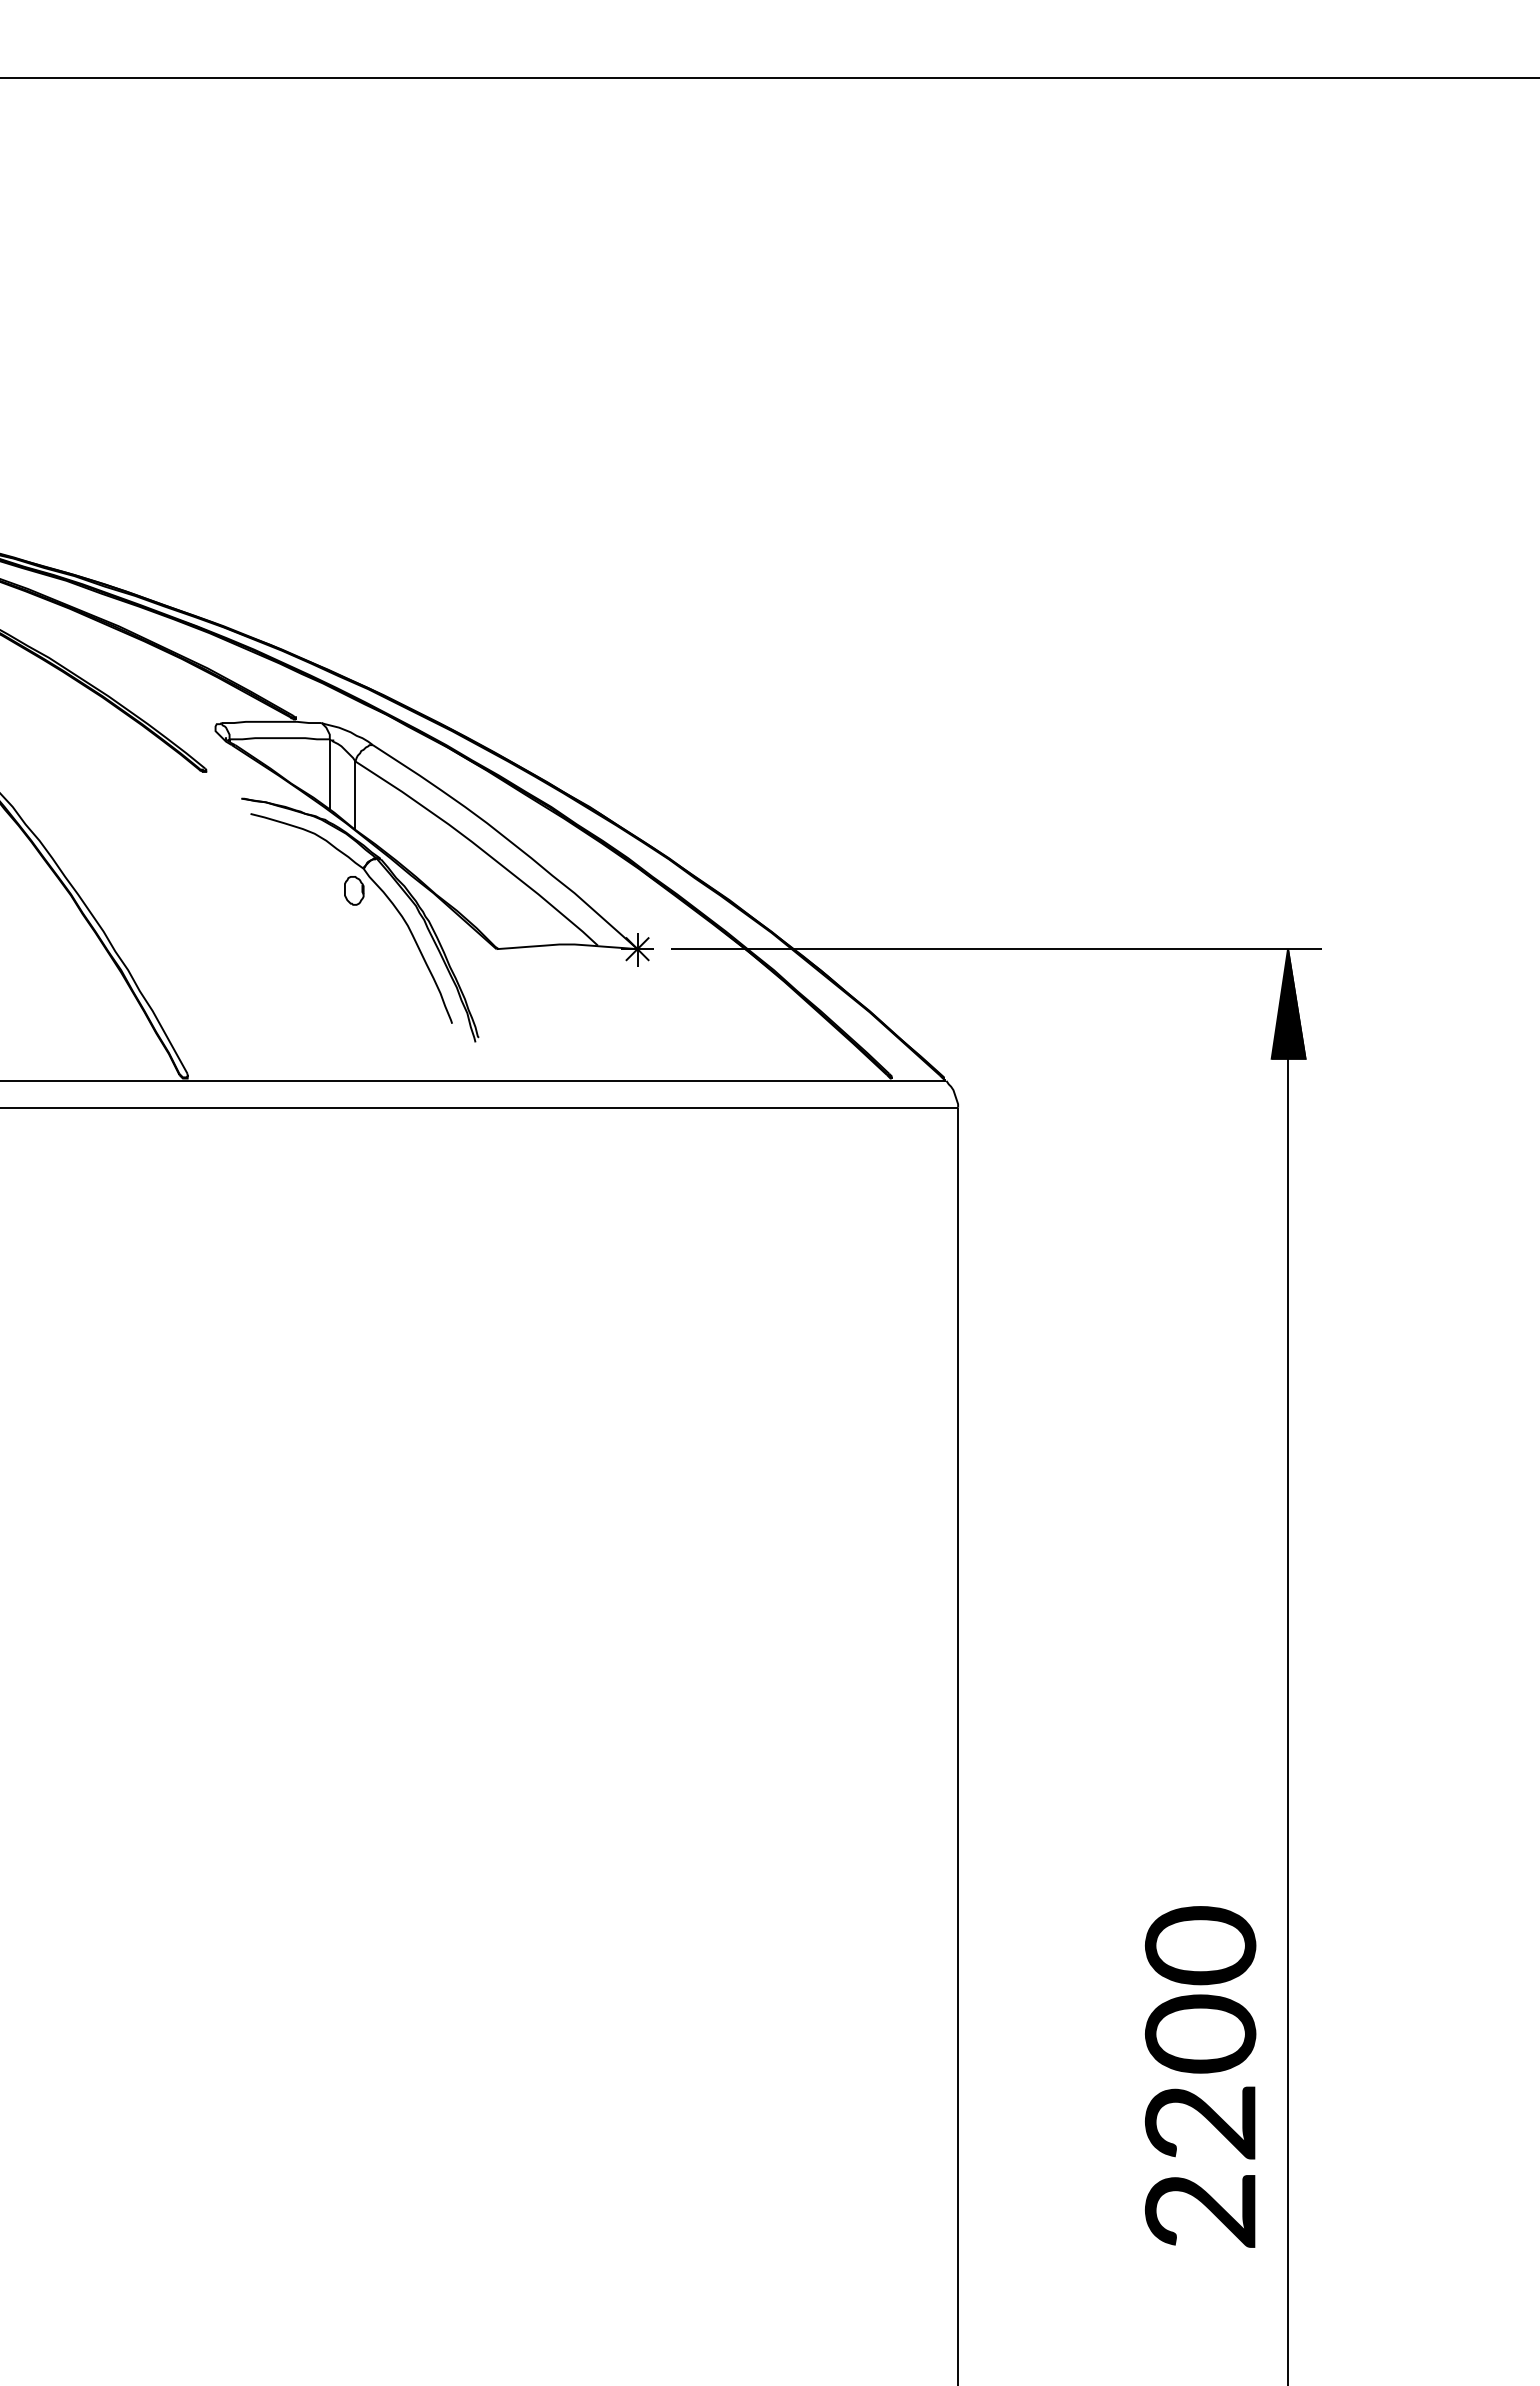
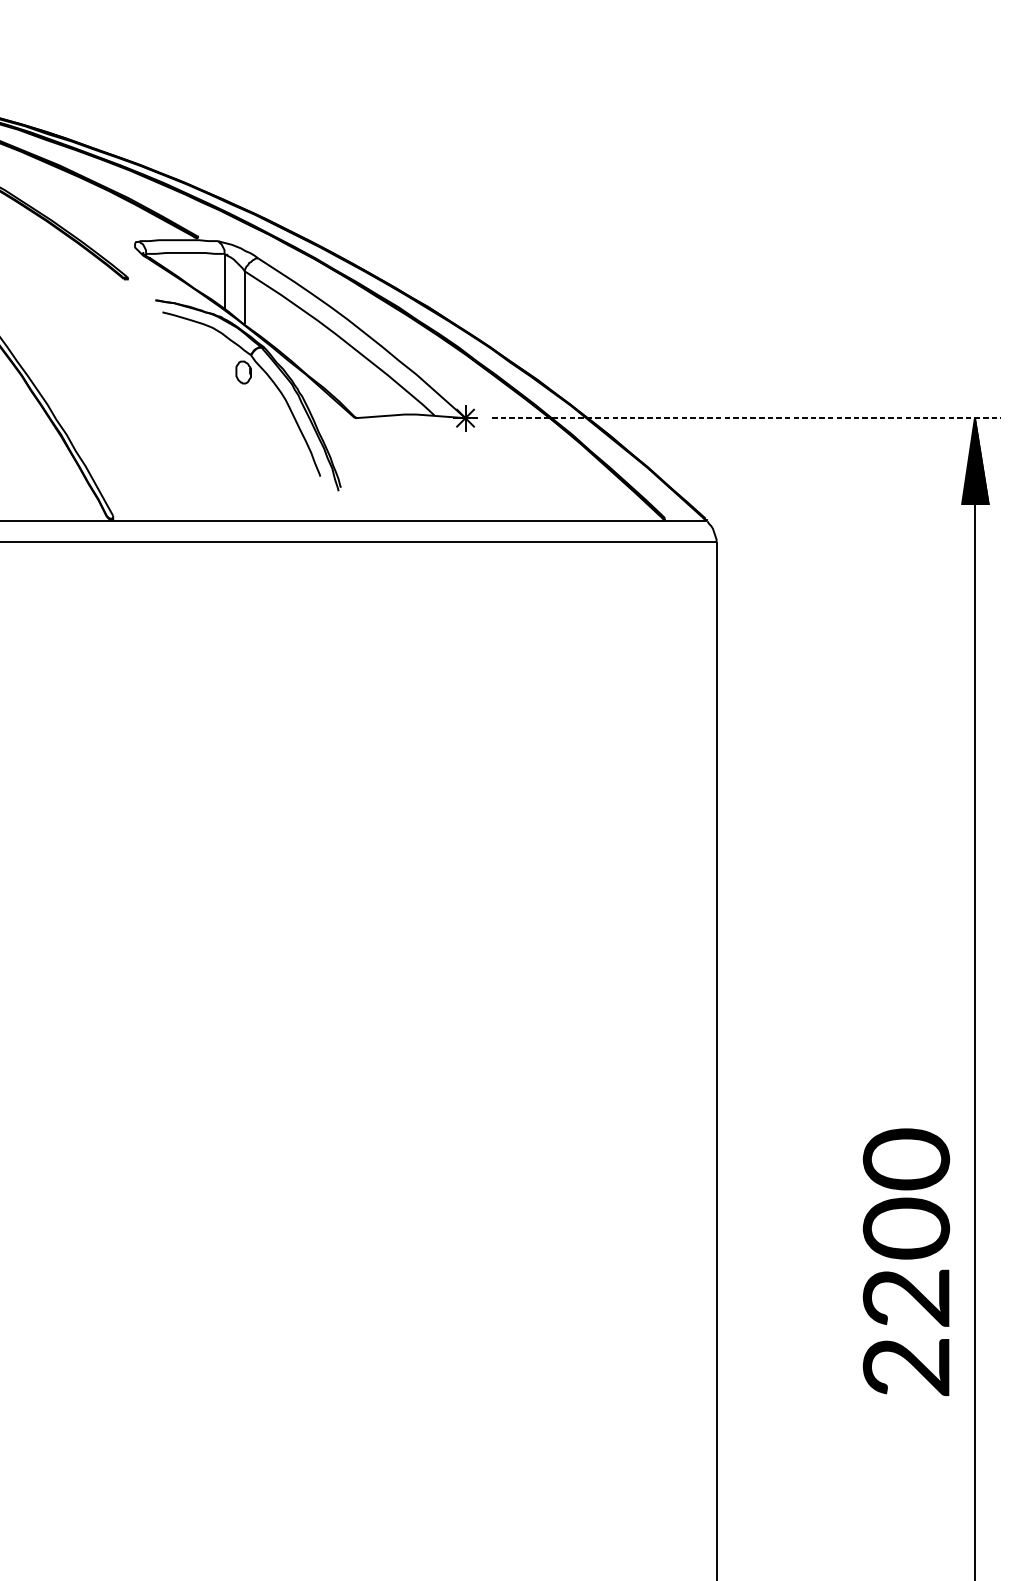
line: (997, 949) -> (747, 418), solid -> dashed
text: (1200, 2076) -> (906, 1261), moved

